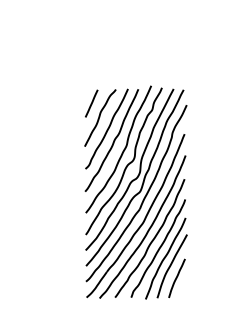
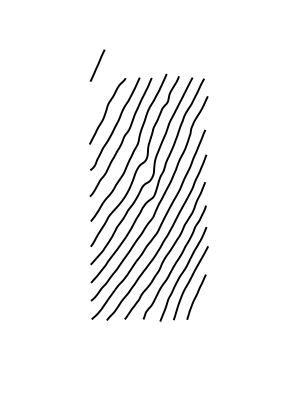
line: (91, 103) -> (97, 65), moved

